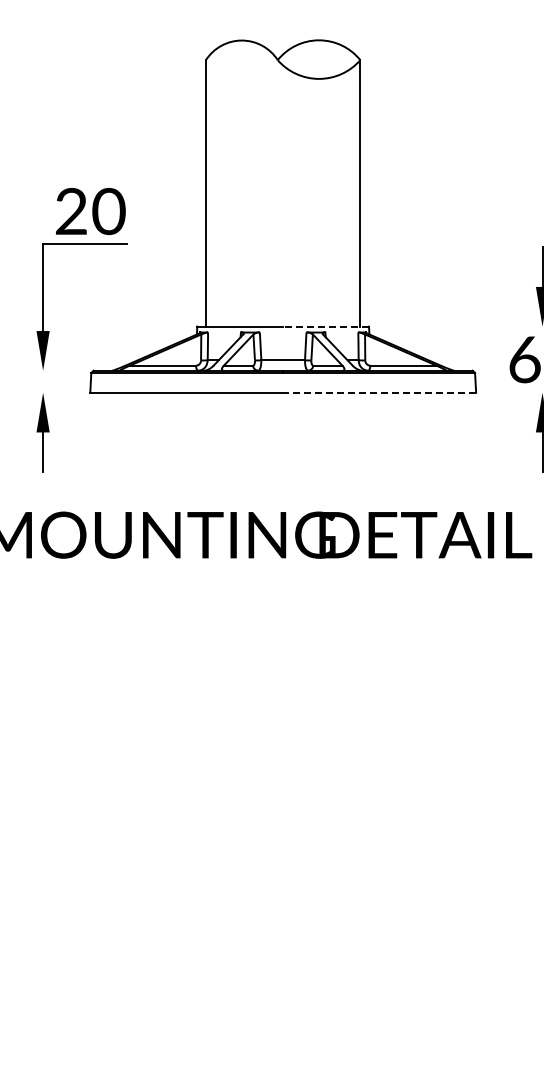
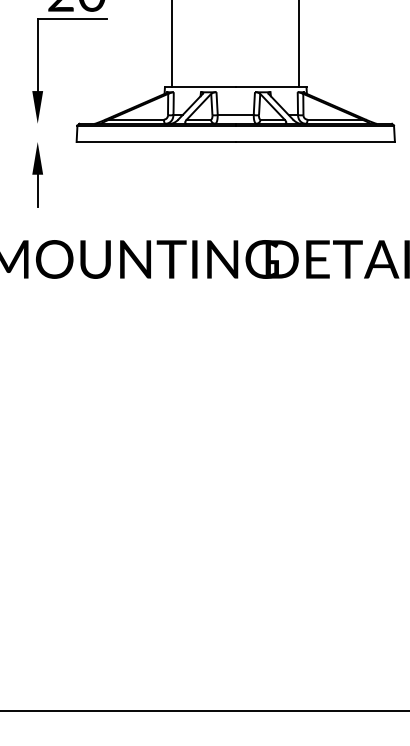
line: (326, 326) -> (271, 87), dashed -> solid
line: (379, 392) -> (315, 141), dashed -> solid

